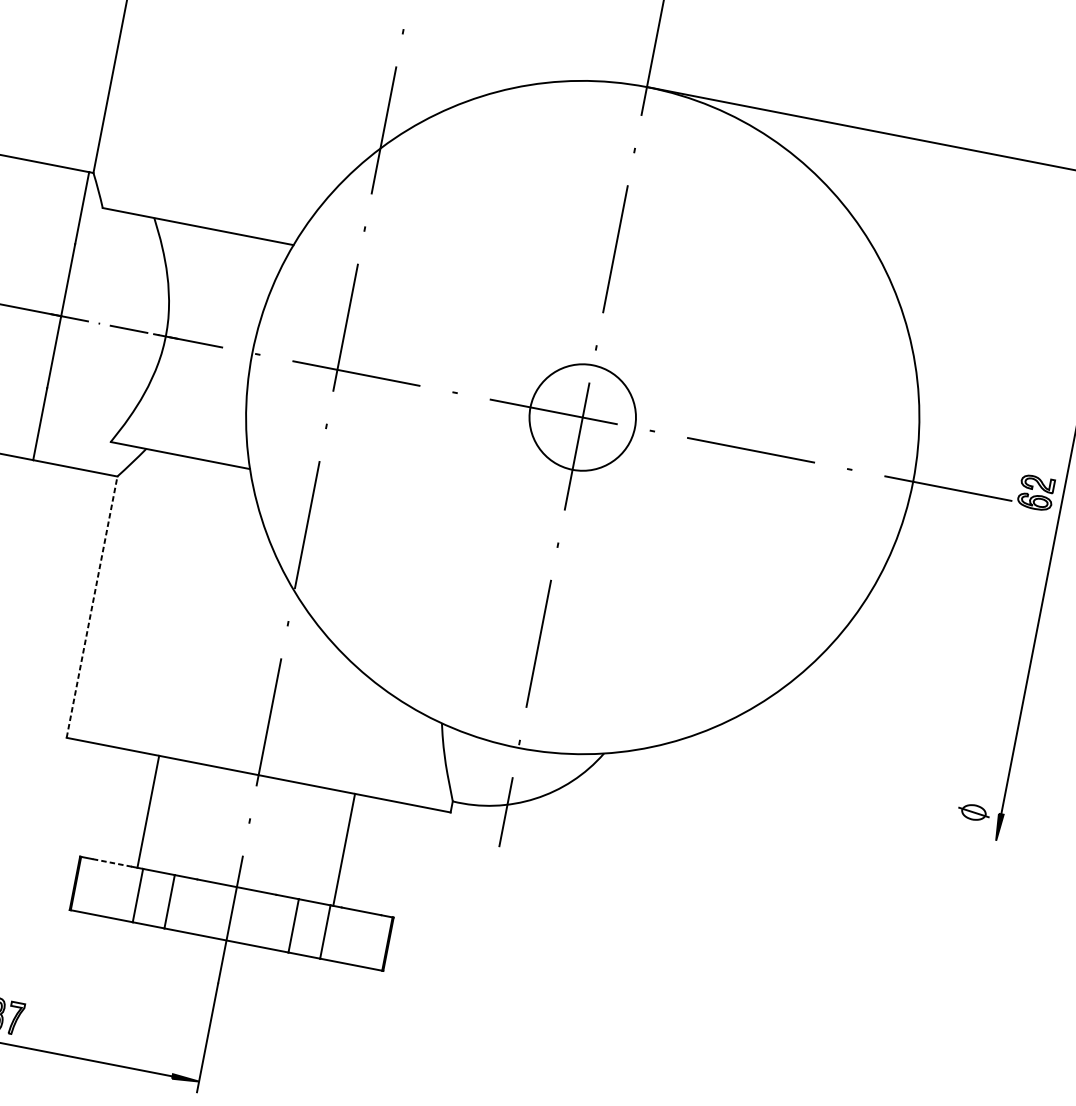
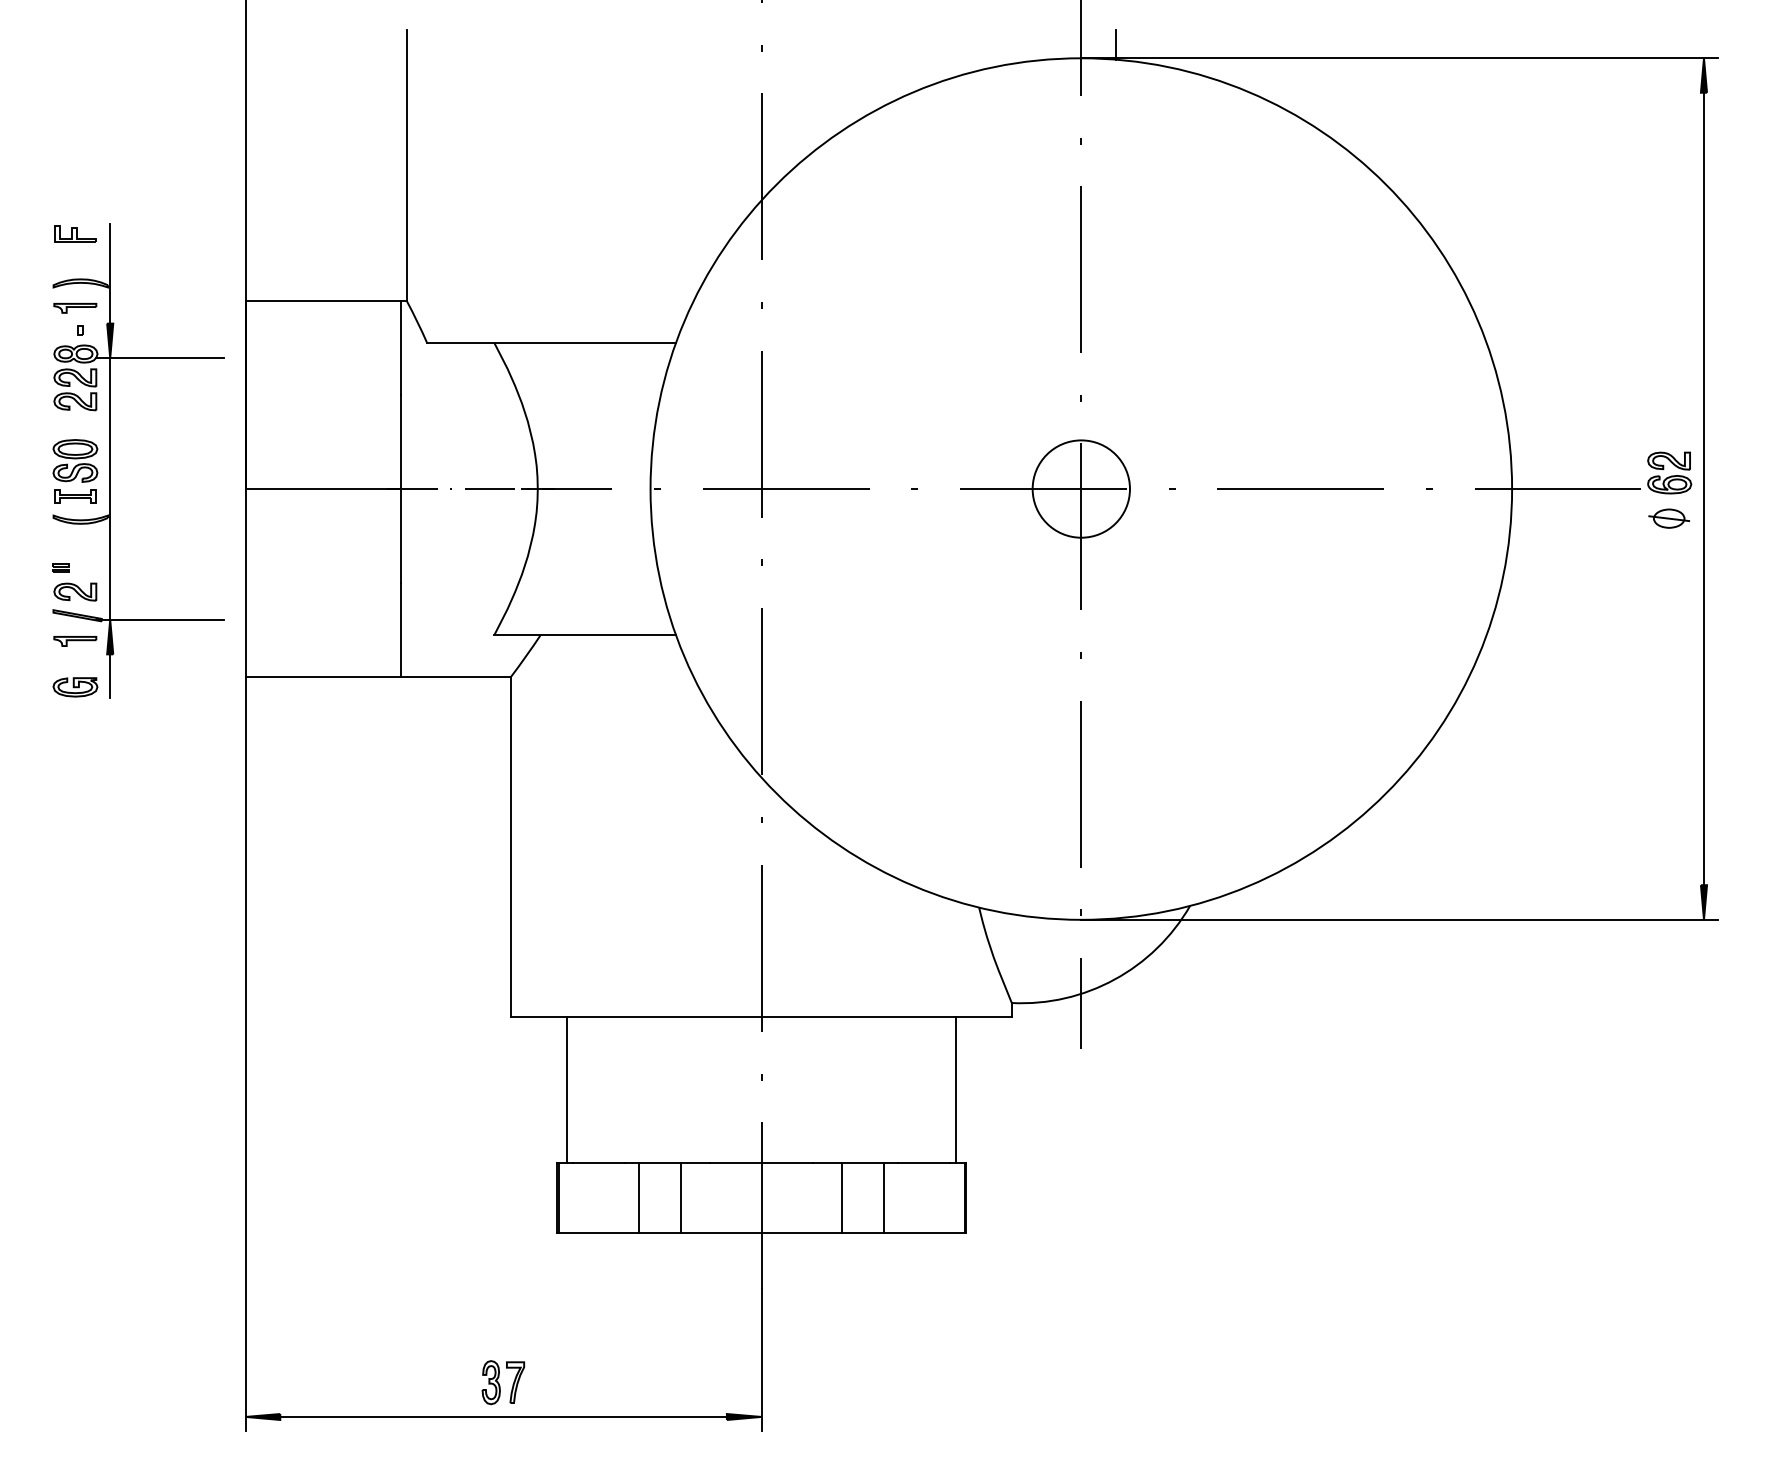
line: (676, 81) -> (1116, 44), added
circle: (582, 416) -> (1080, 488), size x0.71
line: (92, 606) -> (511, 846), dashed -> solid
line: (762, 795) -> (1399, 919), added
line: (148, 811) -> (566, 1090), moved
part: (974, 812) -> (1669, 518), moved
line: (344, 849) -> (956, 1090), moved
line: (111, 862) -> (598, 1163), dashed -> solid

